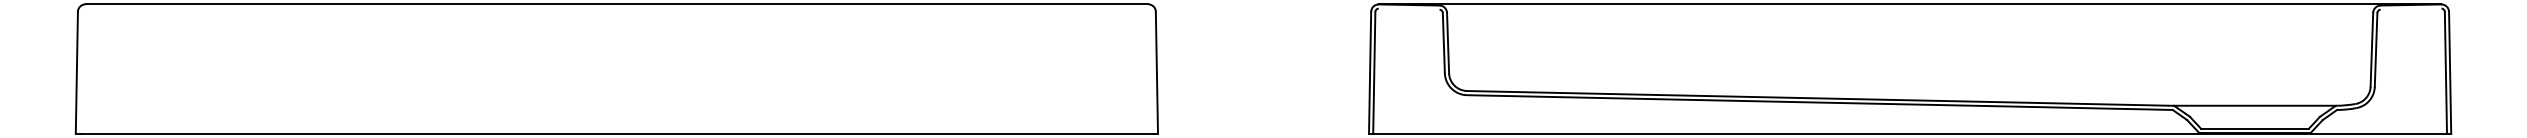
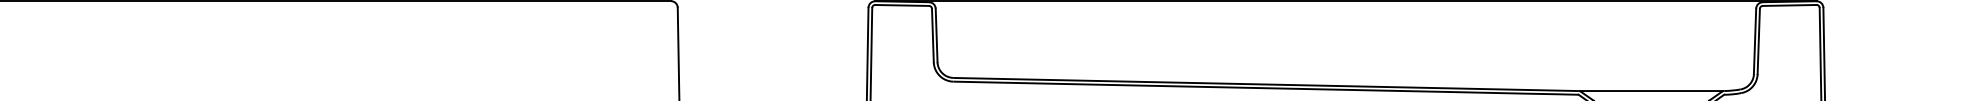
line: (1408, 8) -> (901, 4), added
line: (2410, 8) -> (1789, 4), added

